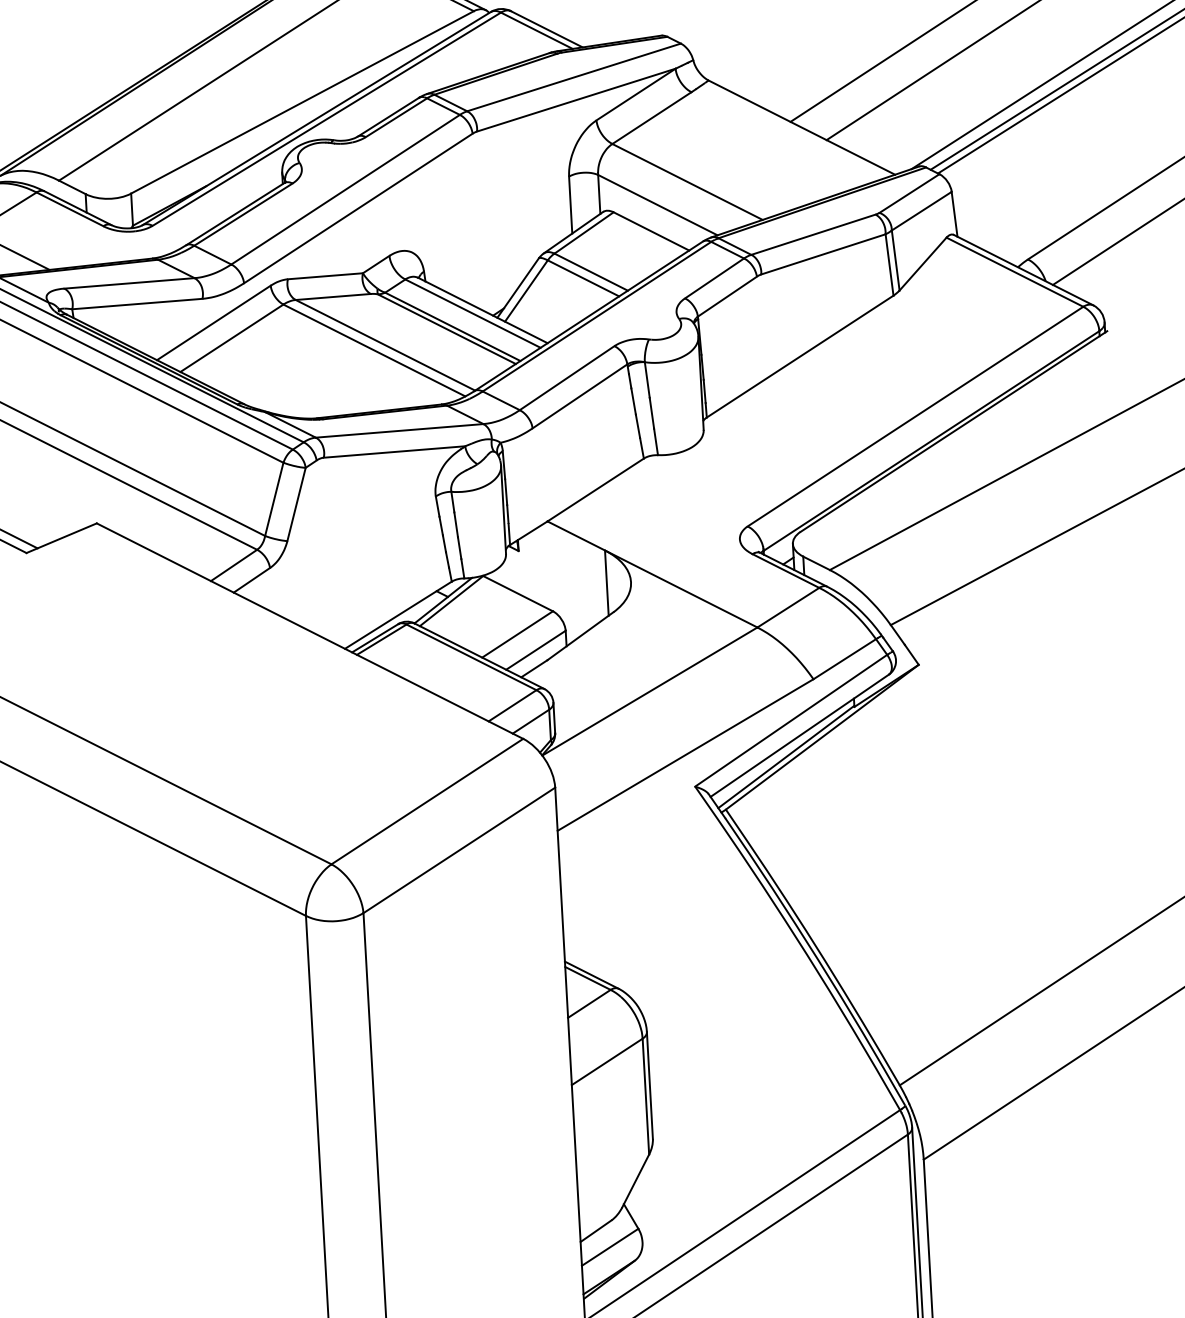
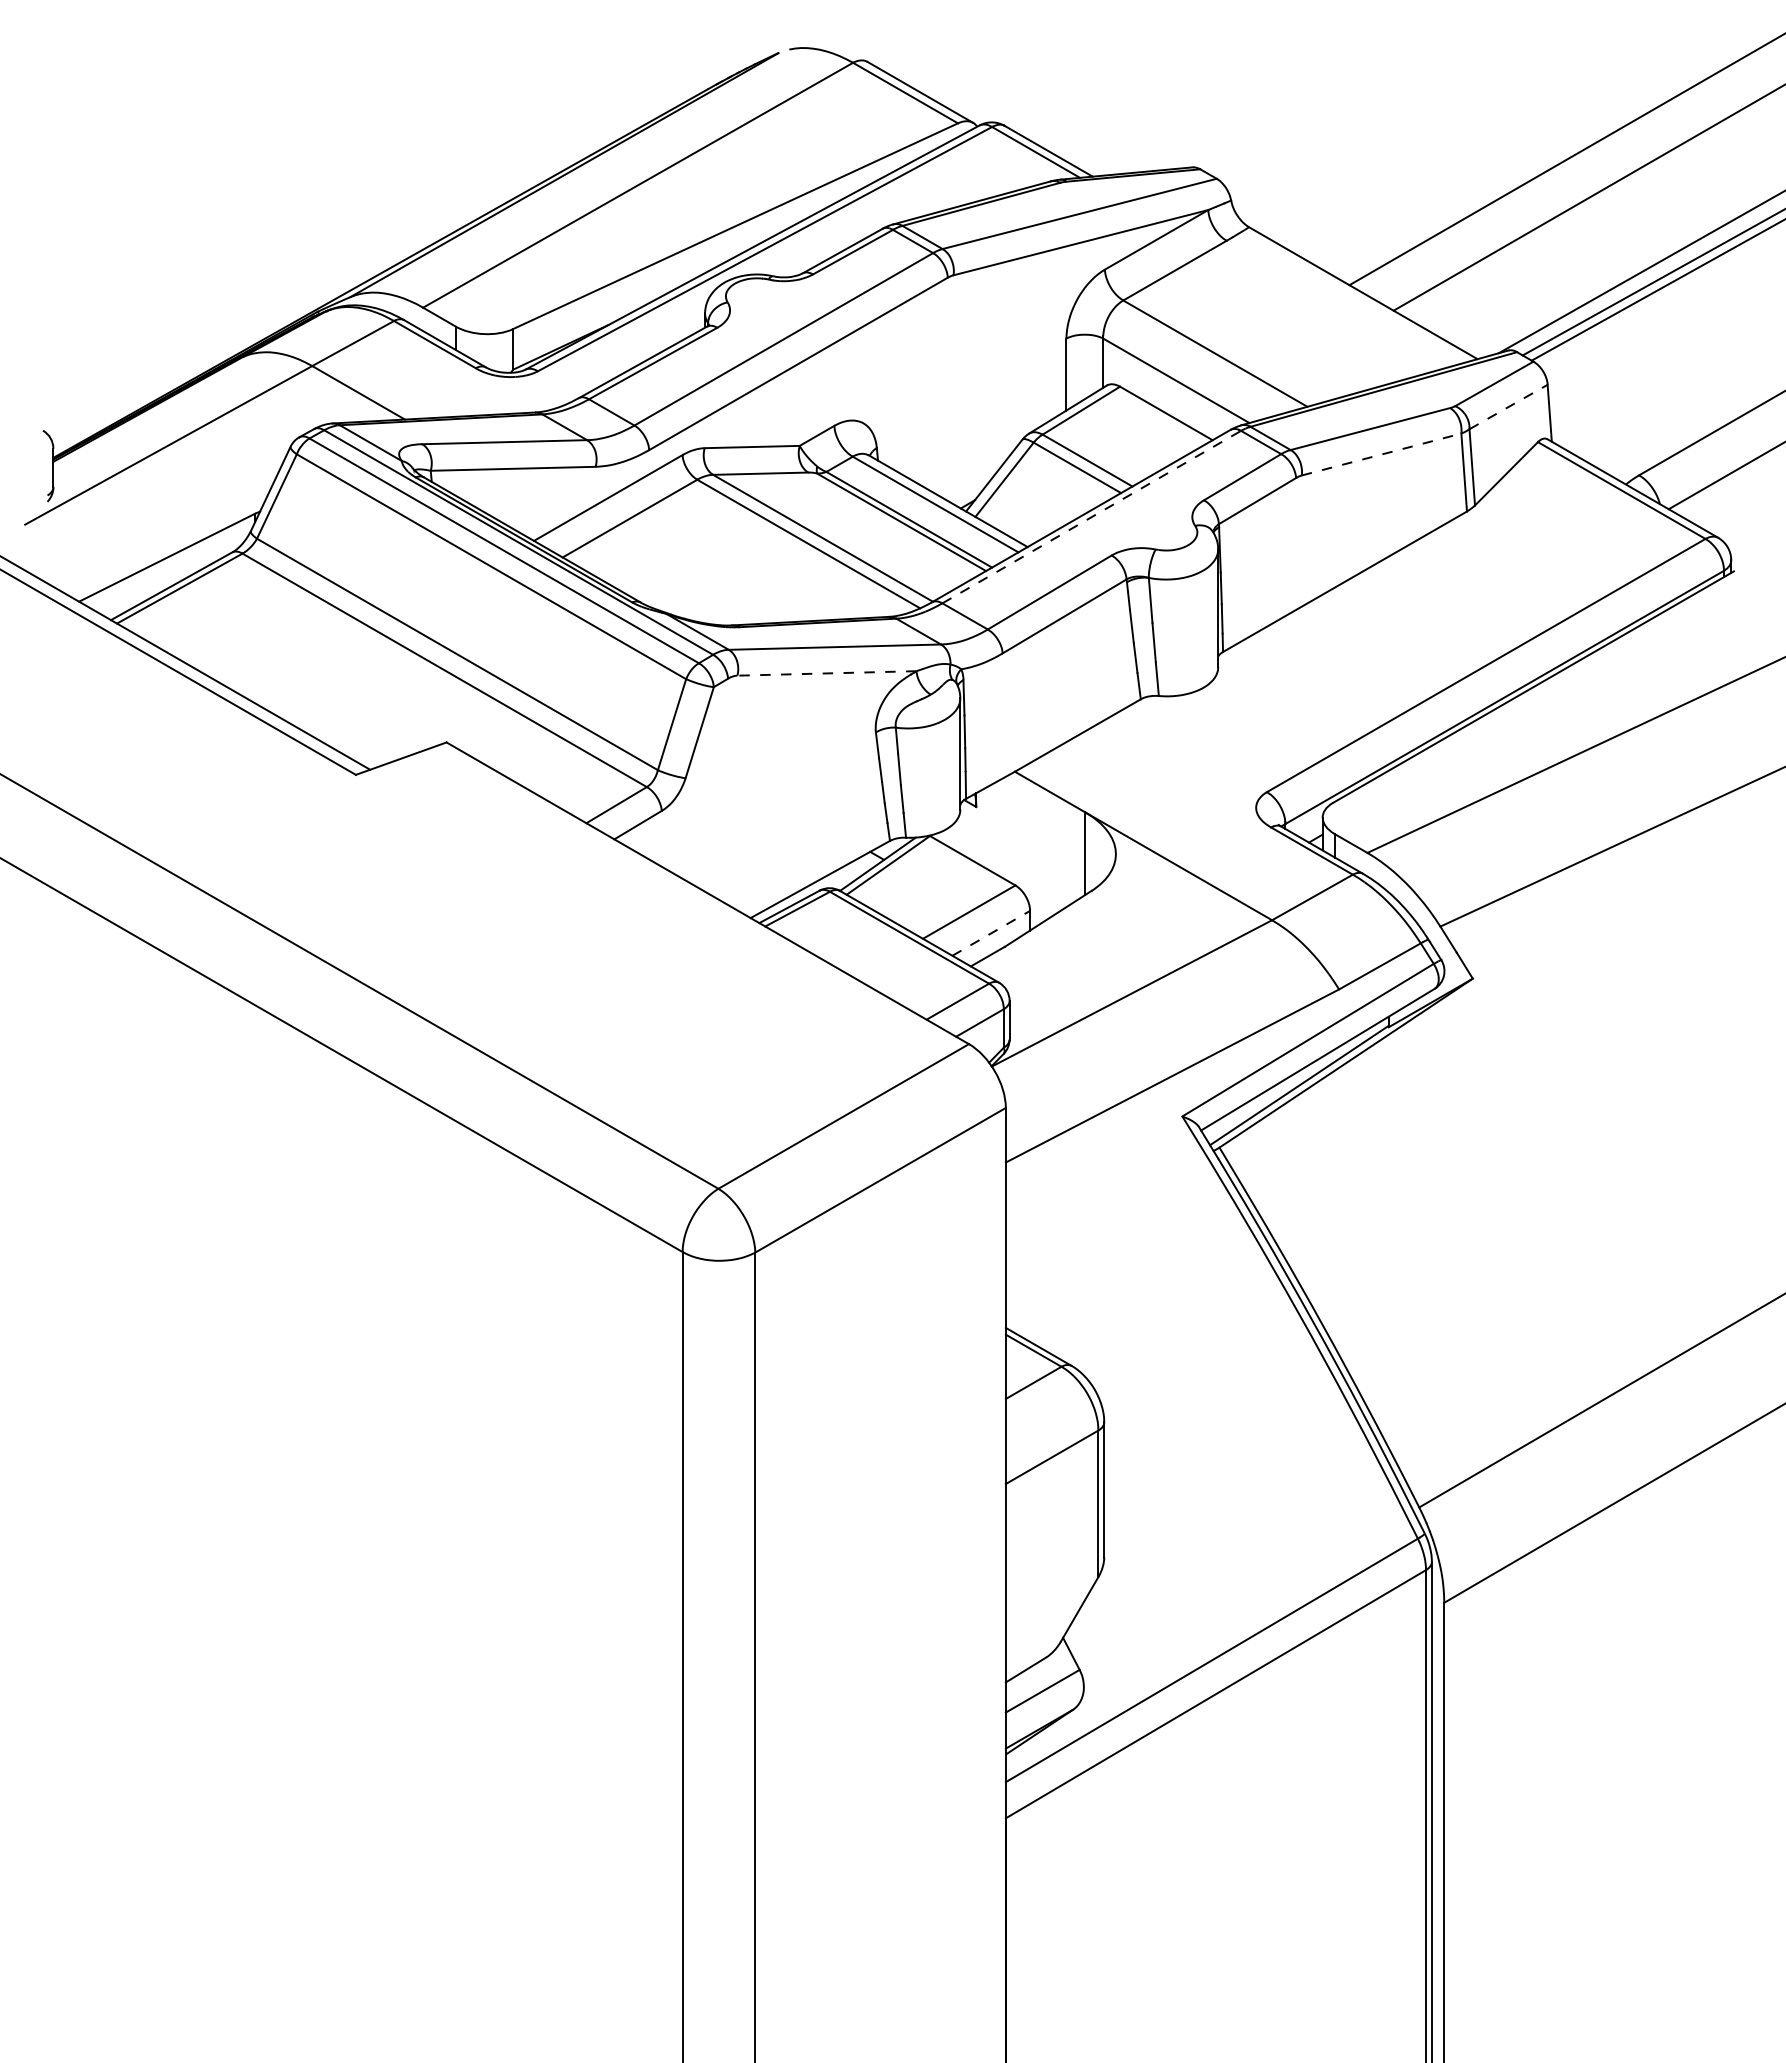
line: (921, 211) -> (1508, 407), solid -> dashed
line: (824, 254) -> (1382, 454), solid -> dashed
line: (597, 316) -> (1092, 516), solid -> dashed
line: (394, 452) -> (826, 673), solid -> dashed
line: (536, 650) -> (991, 933), solid -> dashed

